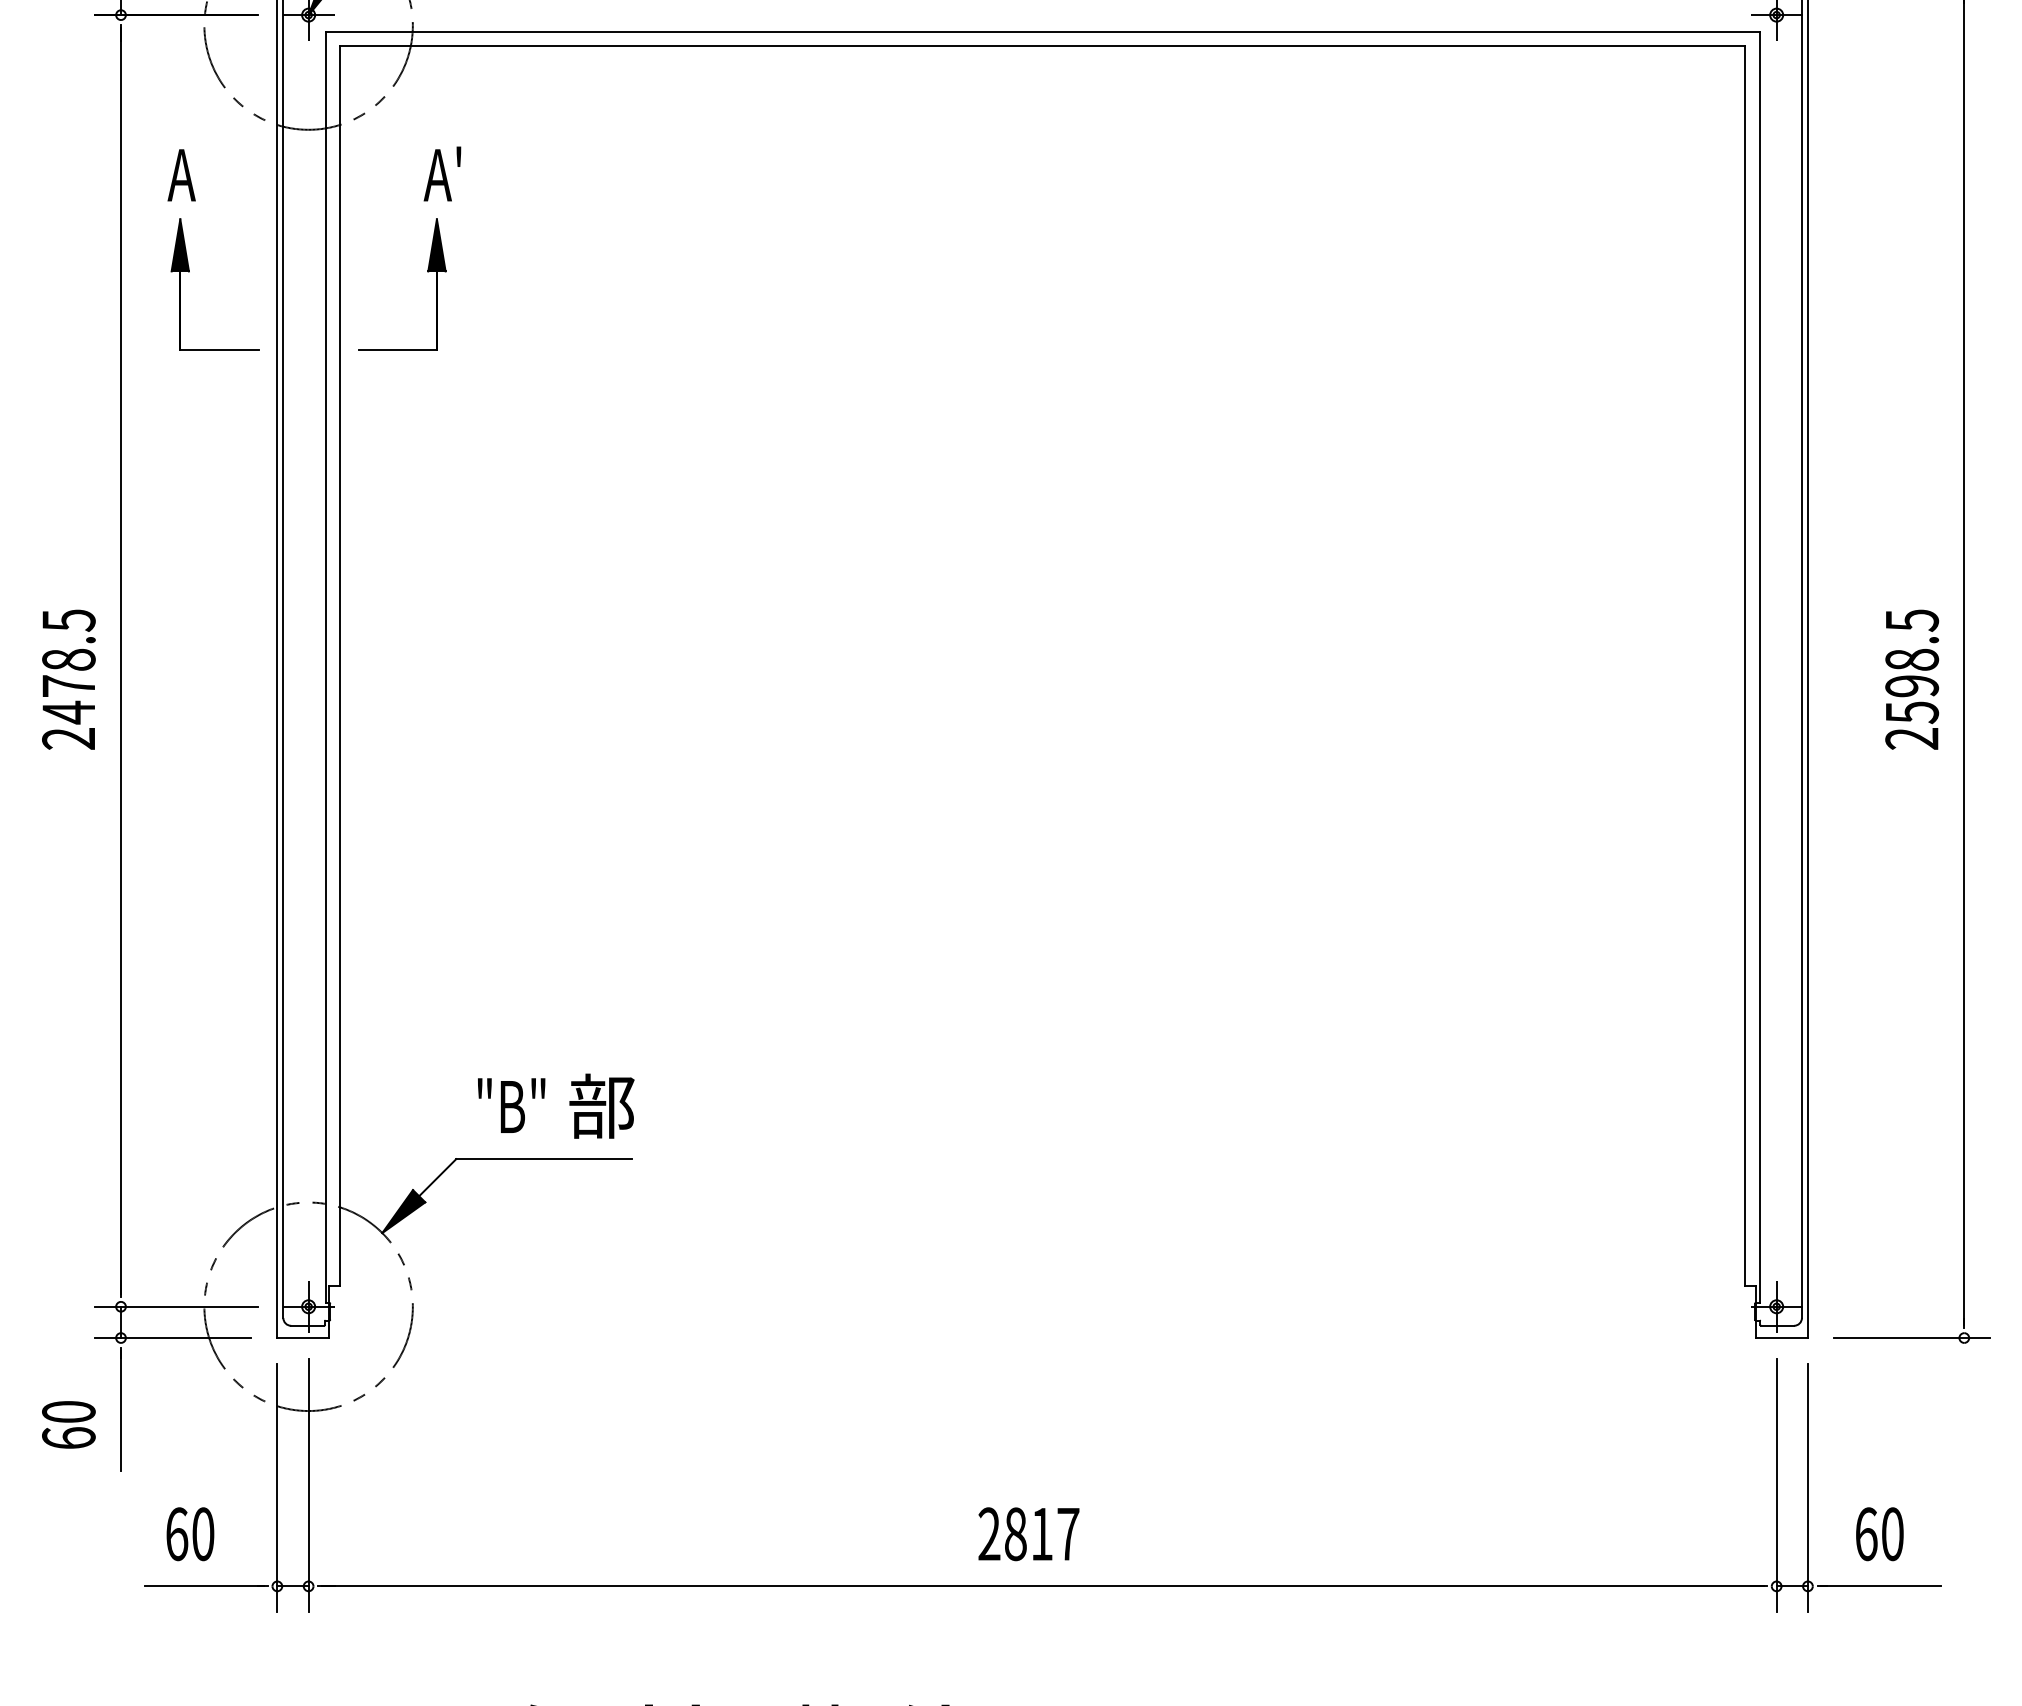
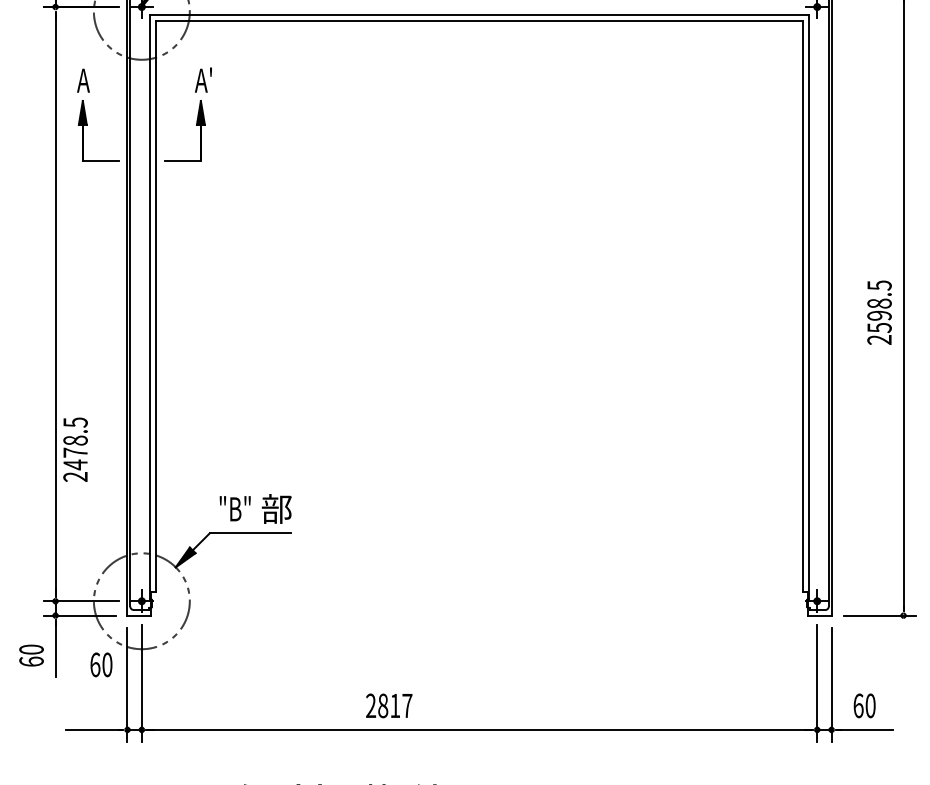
text: (68, 679) -> (75, 449), moved
text: (190, 1533) -> (101, 664), moved
text: (1029, 1533) -> (389, 705), moved

